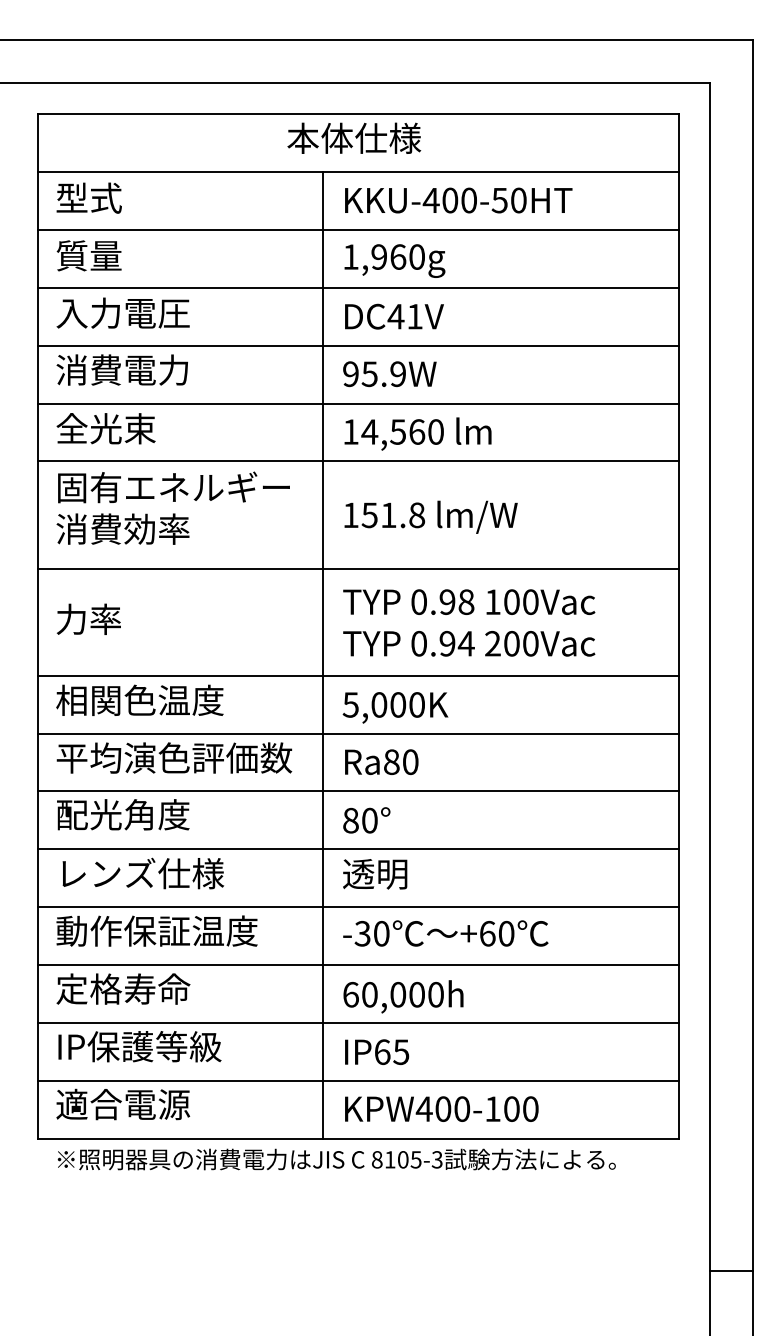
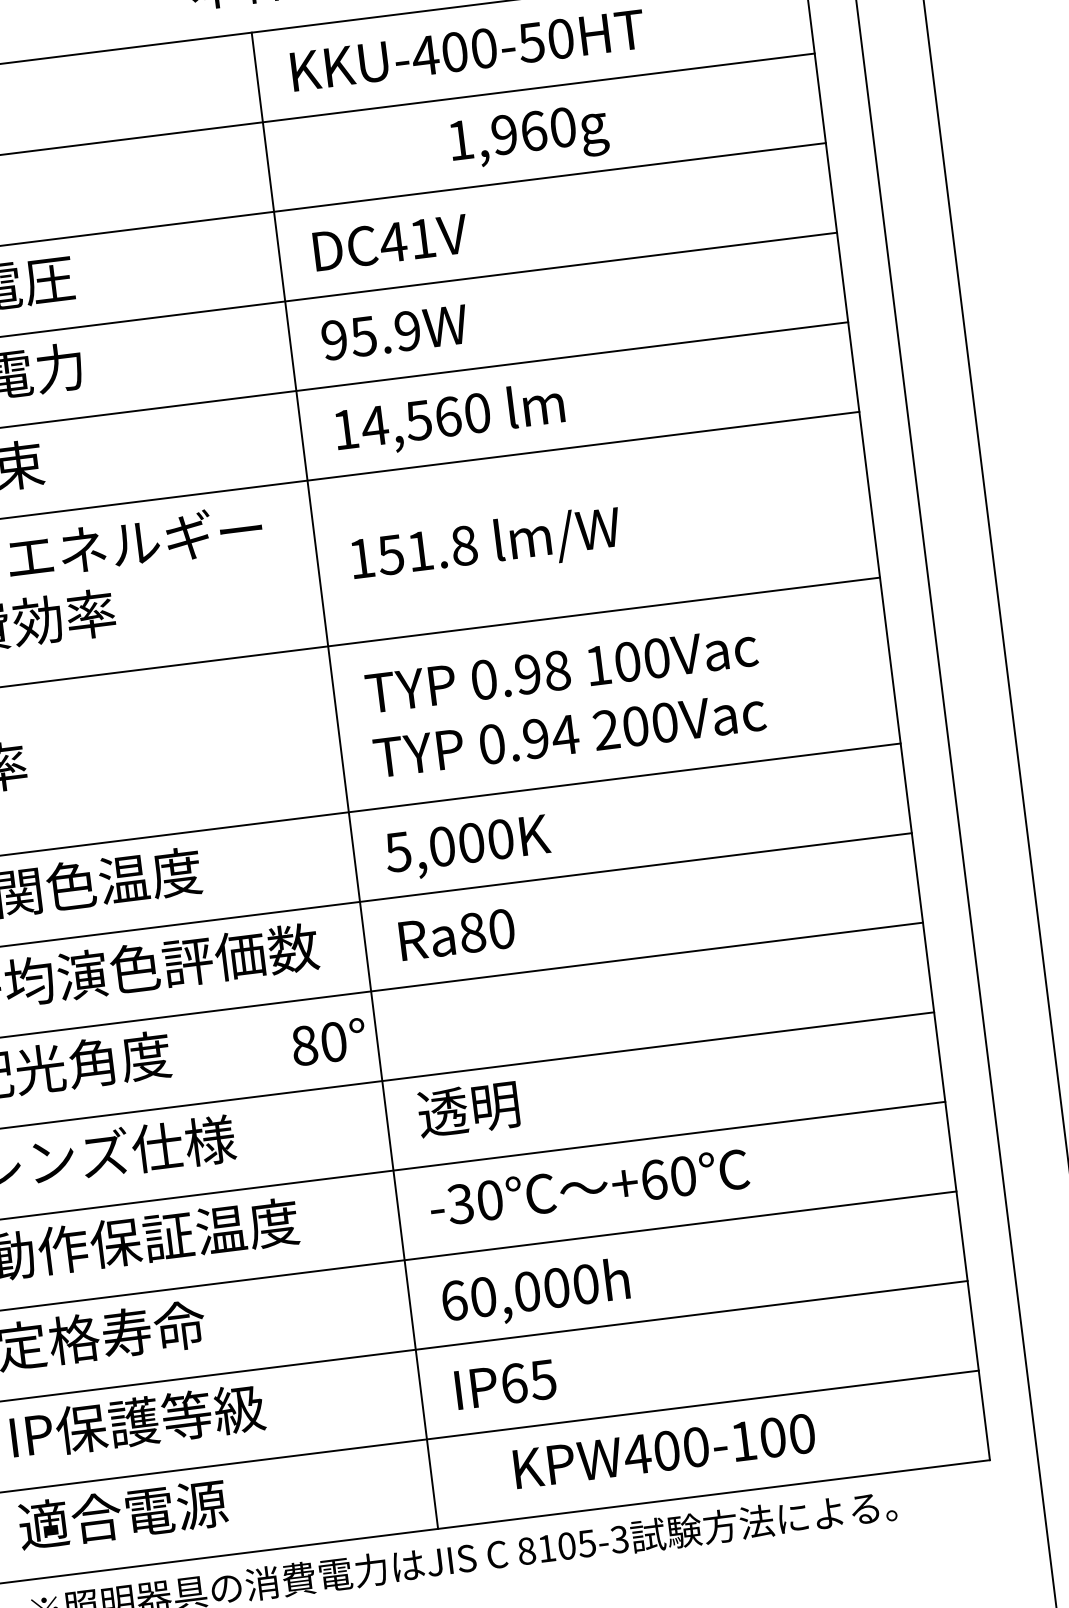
text: (394, 260) -> (528, 137), moved
text: (366, 820) -> (328, 1042), moved
text: (441, 1108) -> (663, 1450), moved

